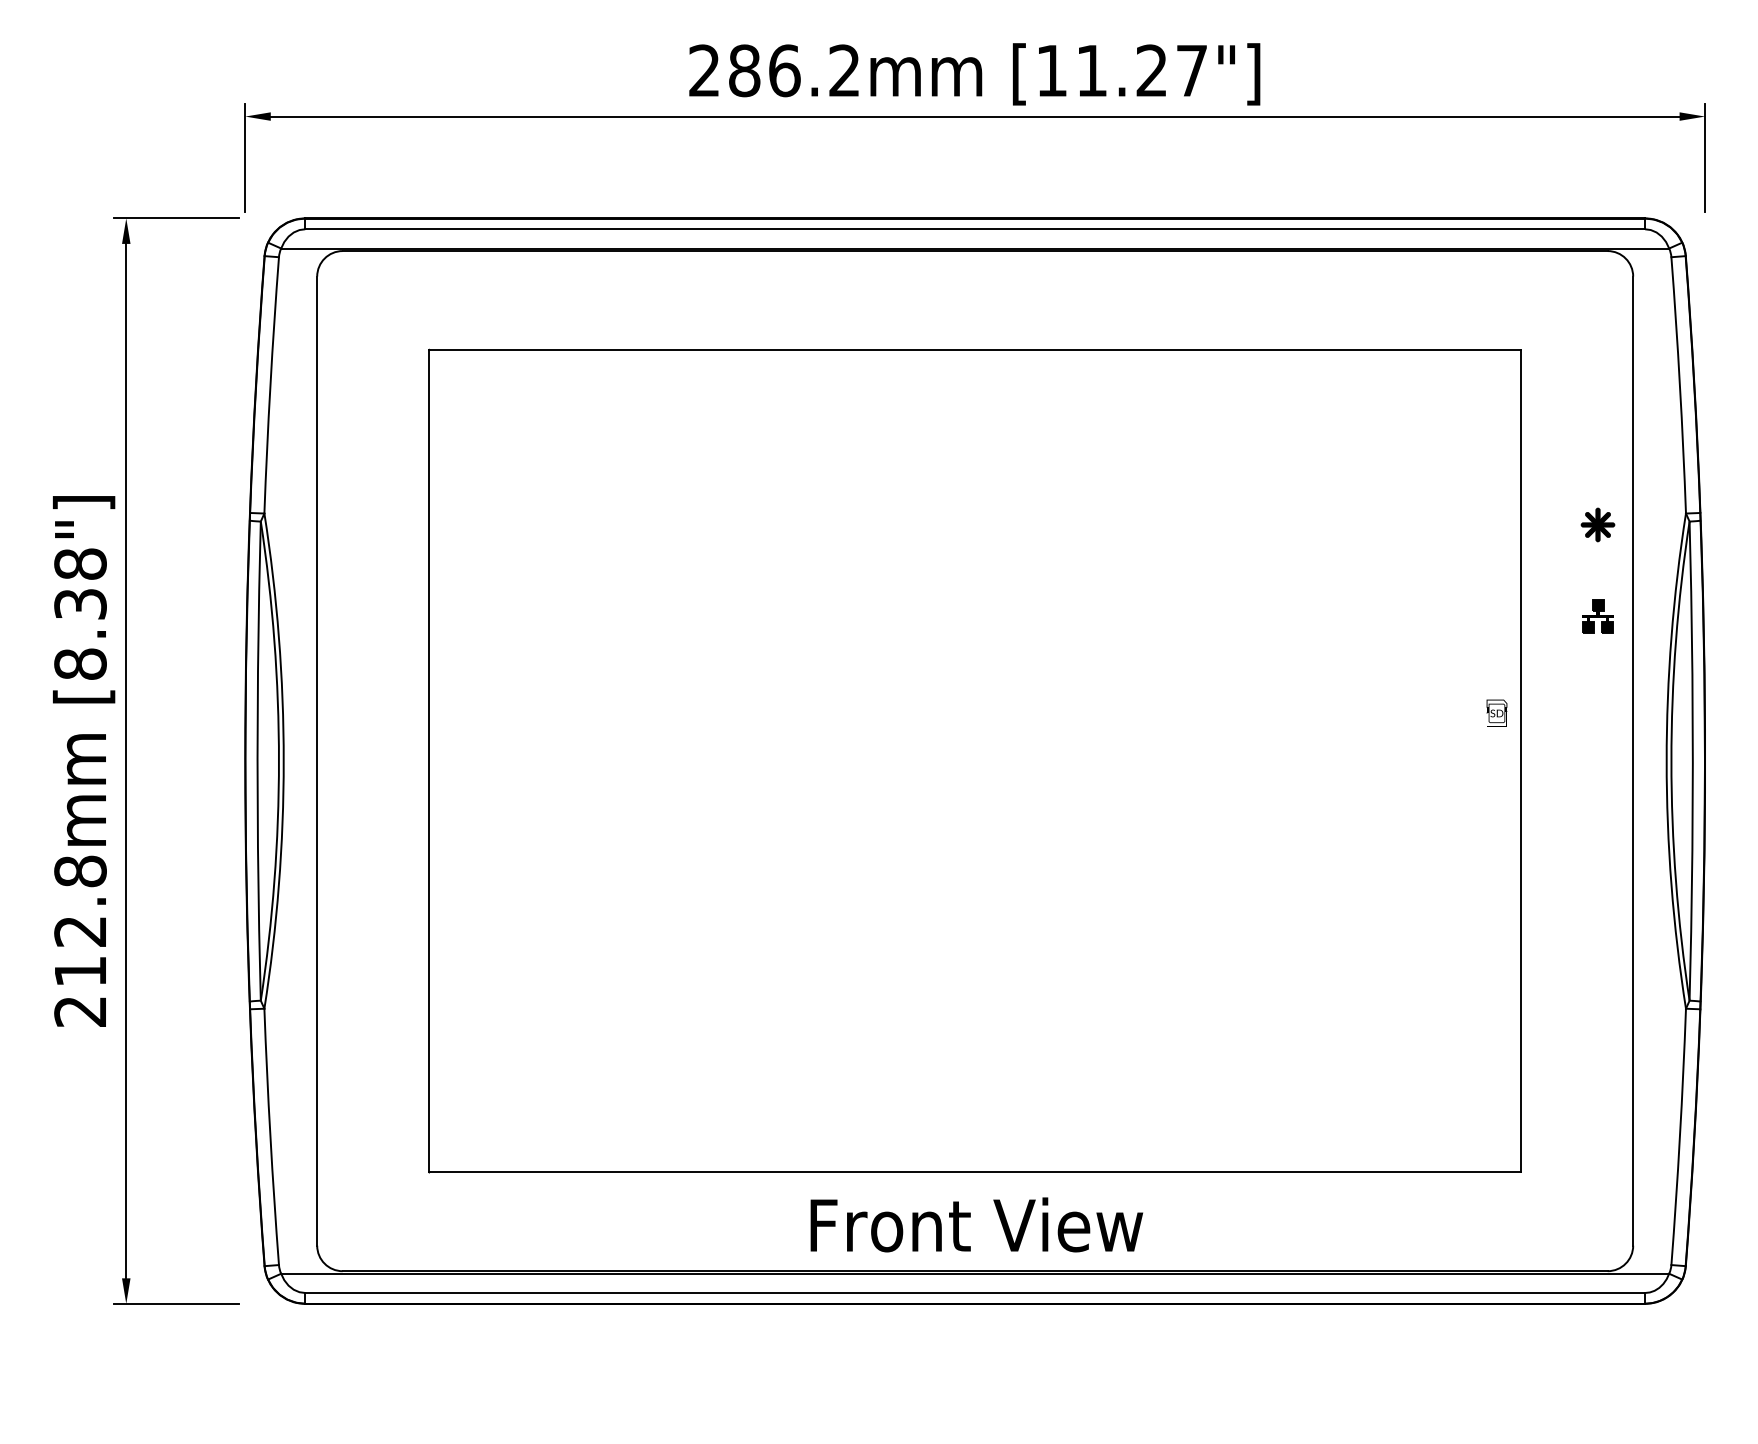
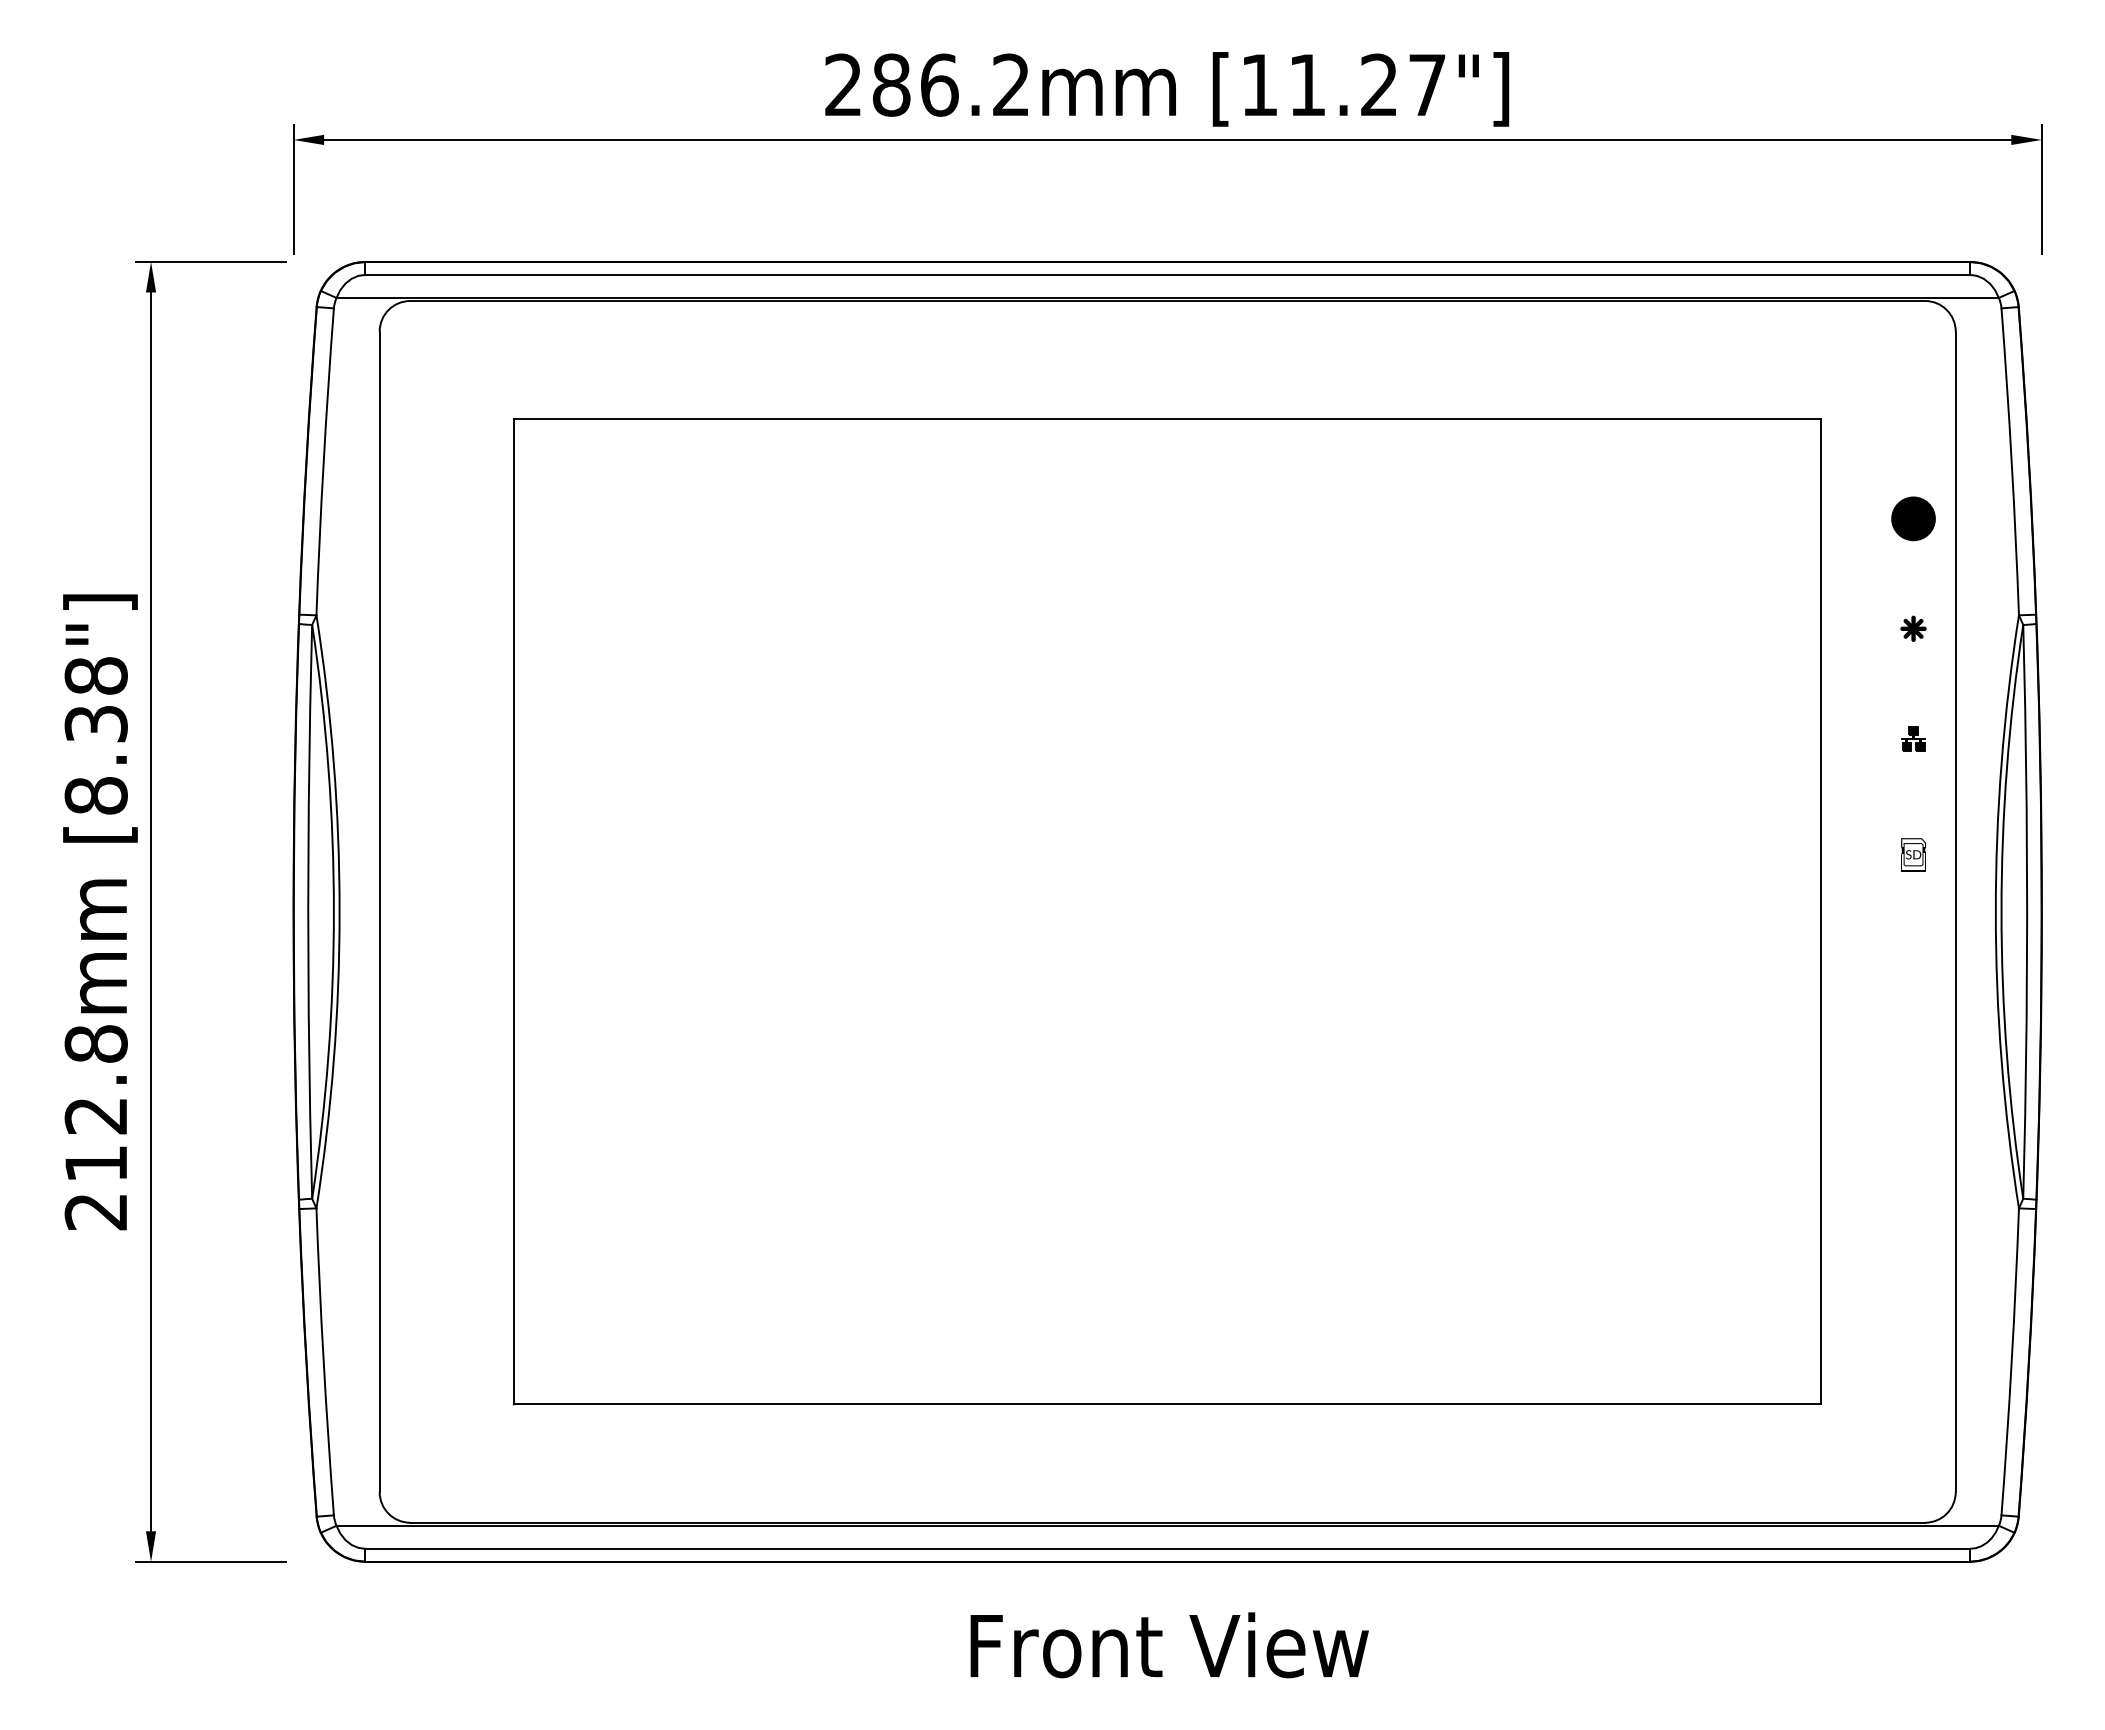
part: (1597, 432) -> (1913, 518), added
part: (1597, 524) -> (1913, 628), size x0.62
part: (1597, 616) -> (1913, 738), size x0.62
text: (1496, 713) -> (1913, 854), moved
text: (976, 1225) -> (1169, 1645), moved

